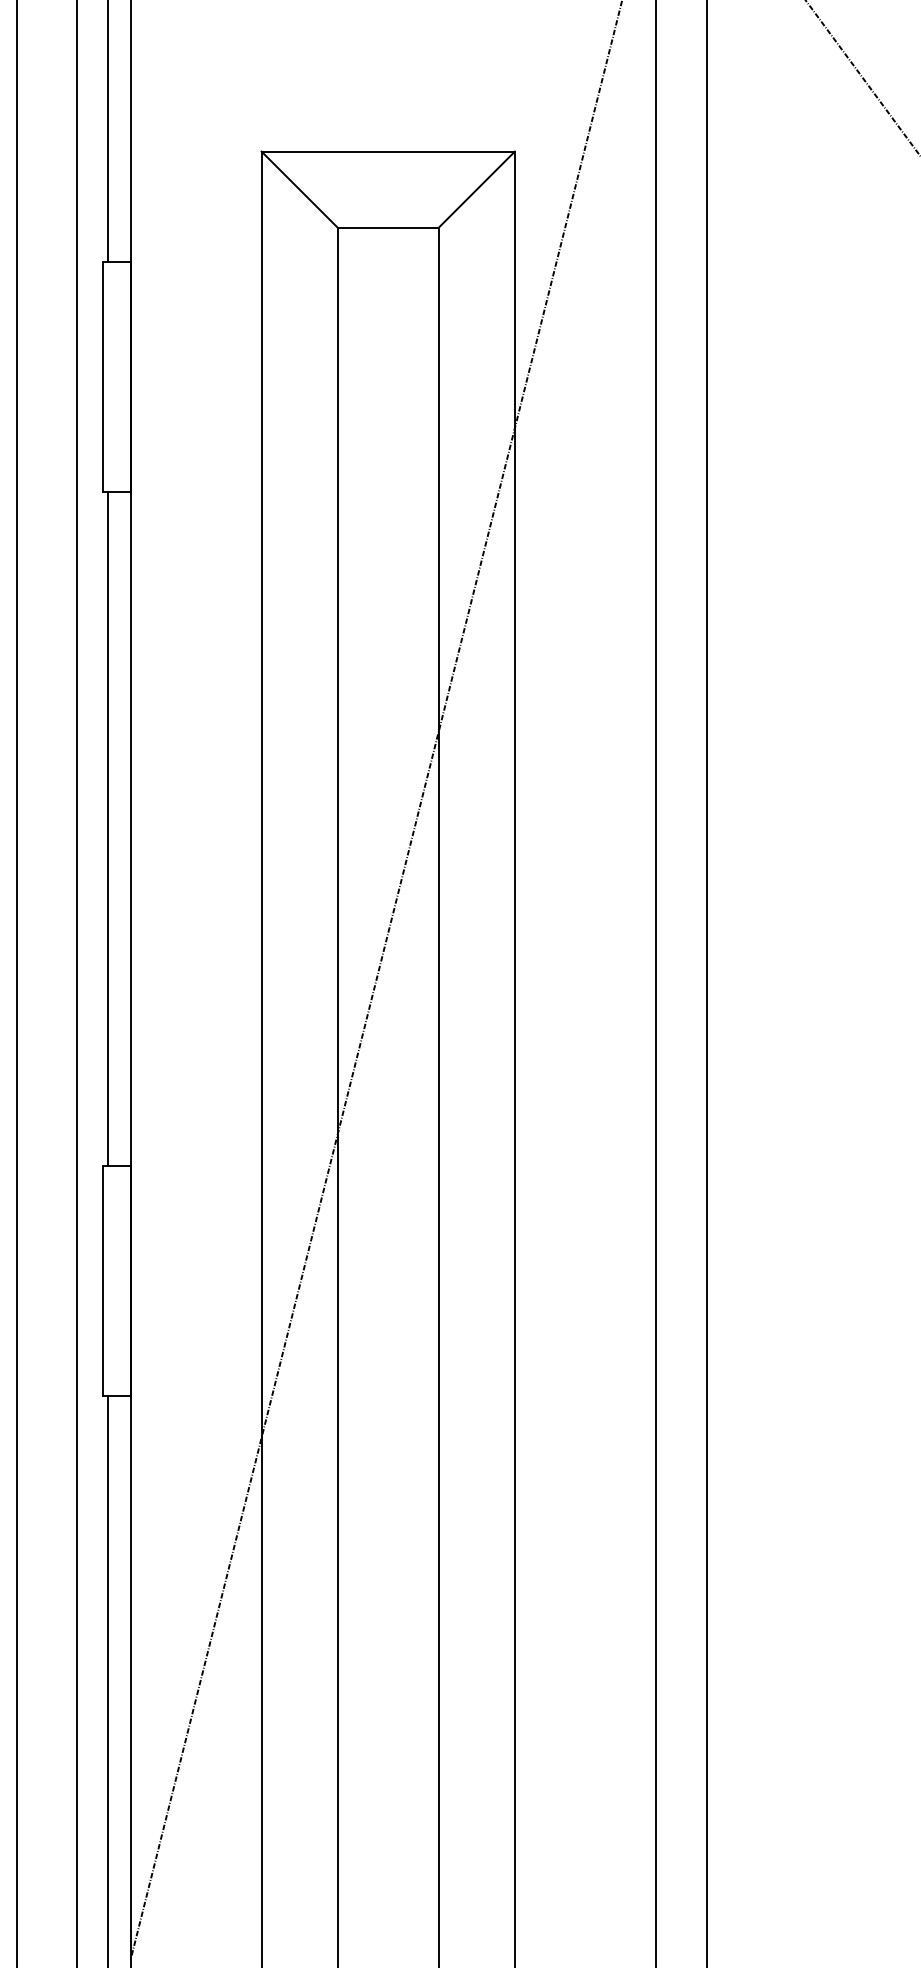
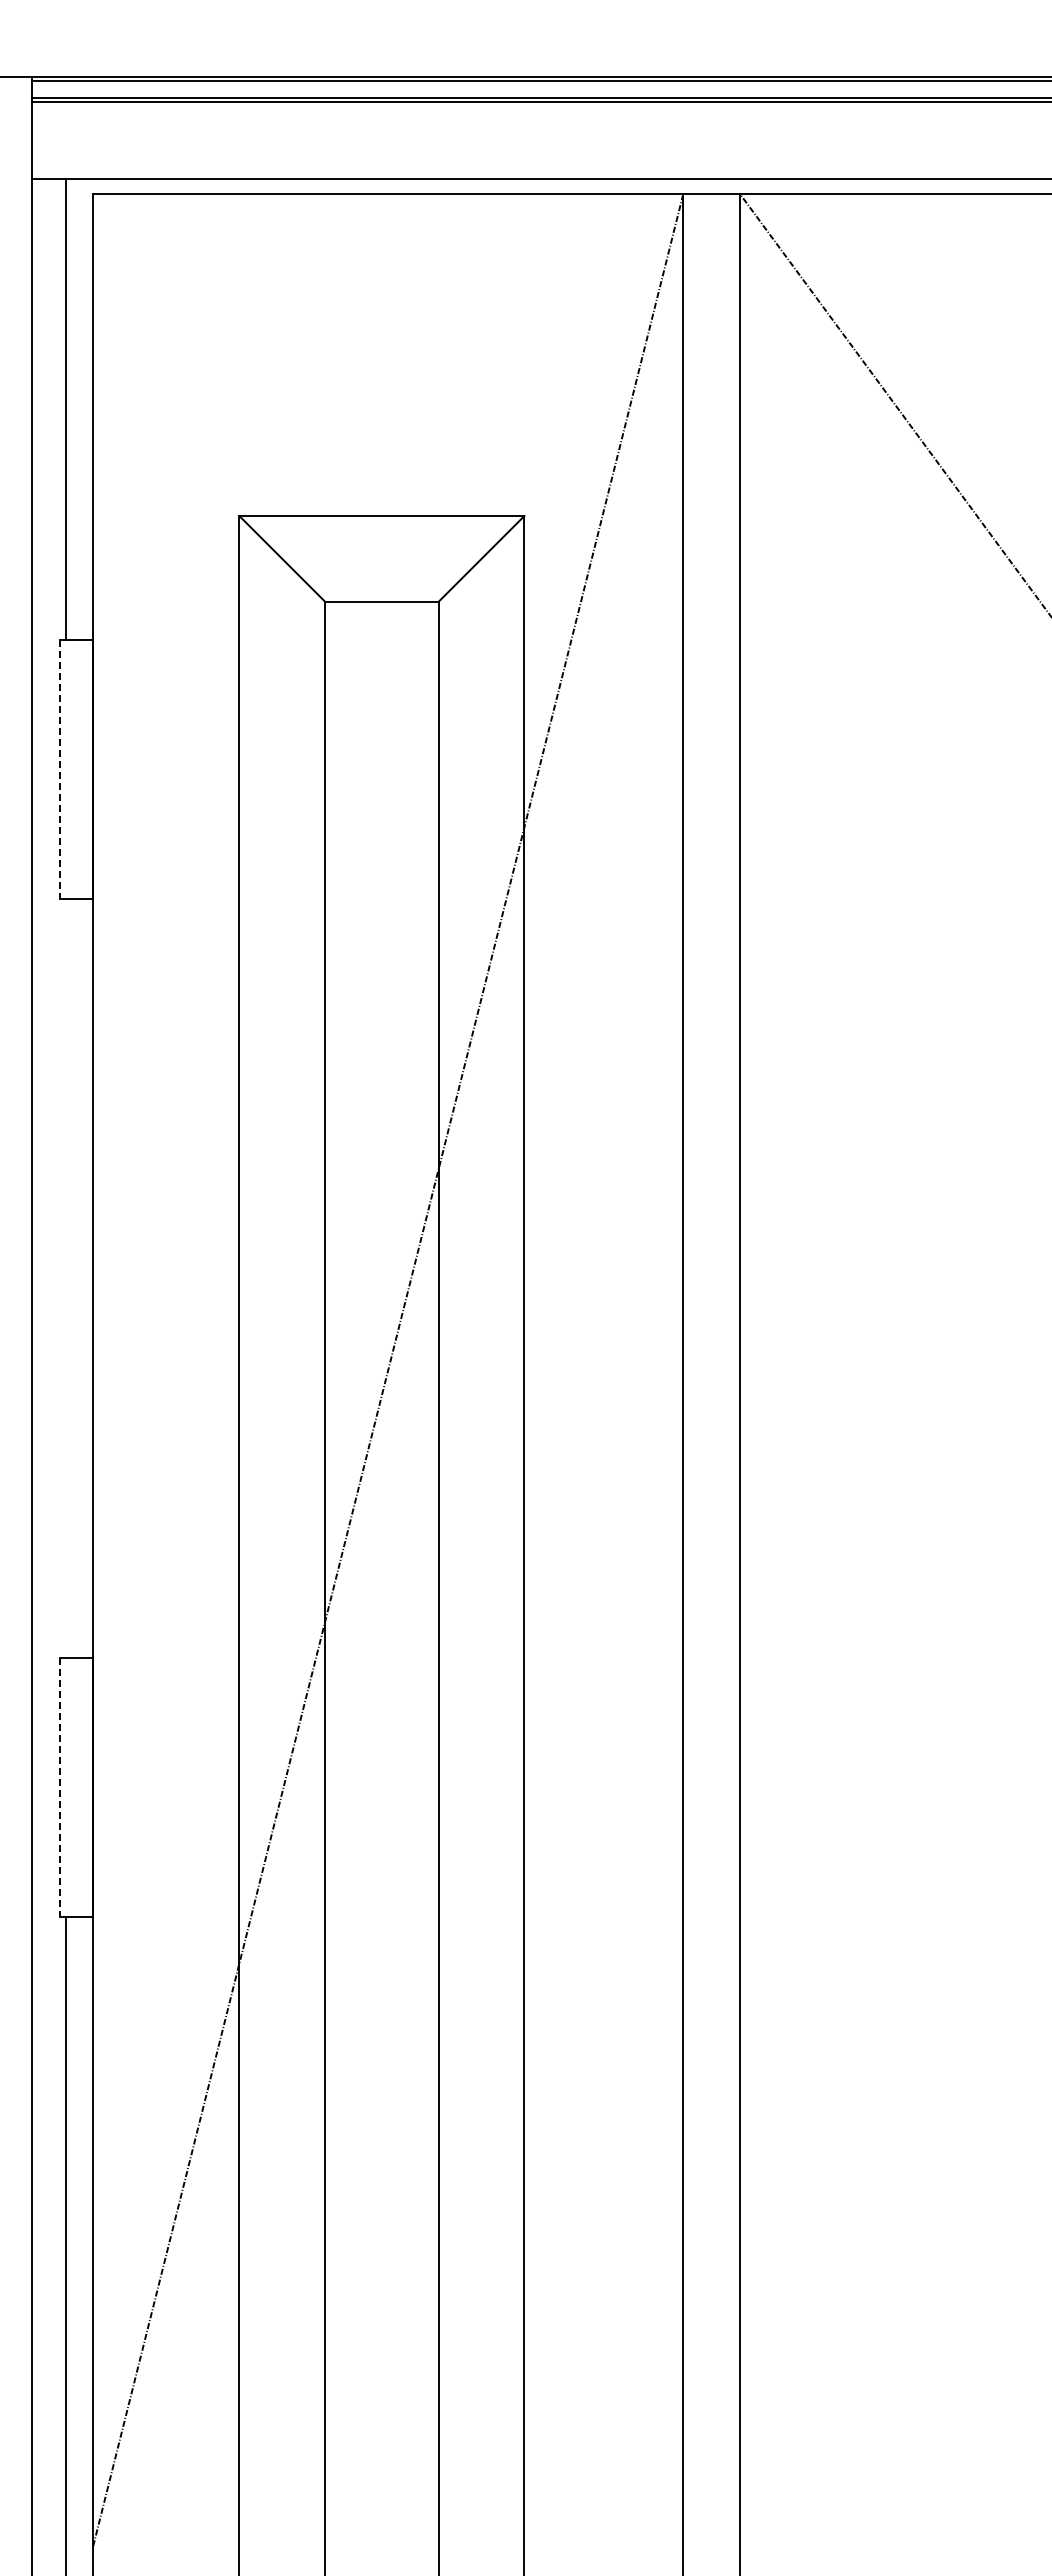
line: (102, 376) -> (60, 769), solid -> dashed
line: (108, 829) -> (66, 1278), removed
line: (102, 1281) -> (60, 1787), solid -> dashed

